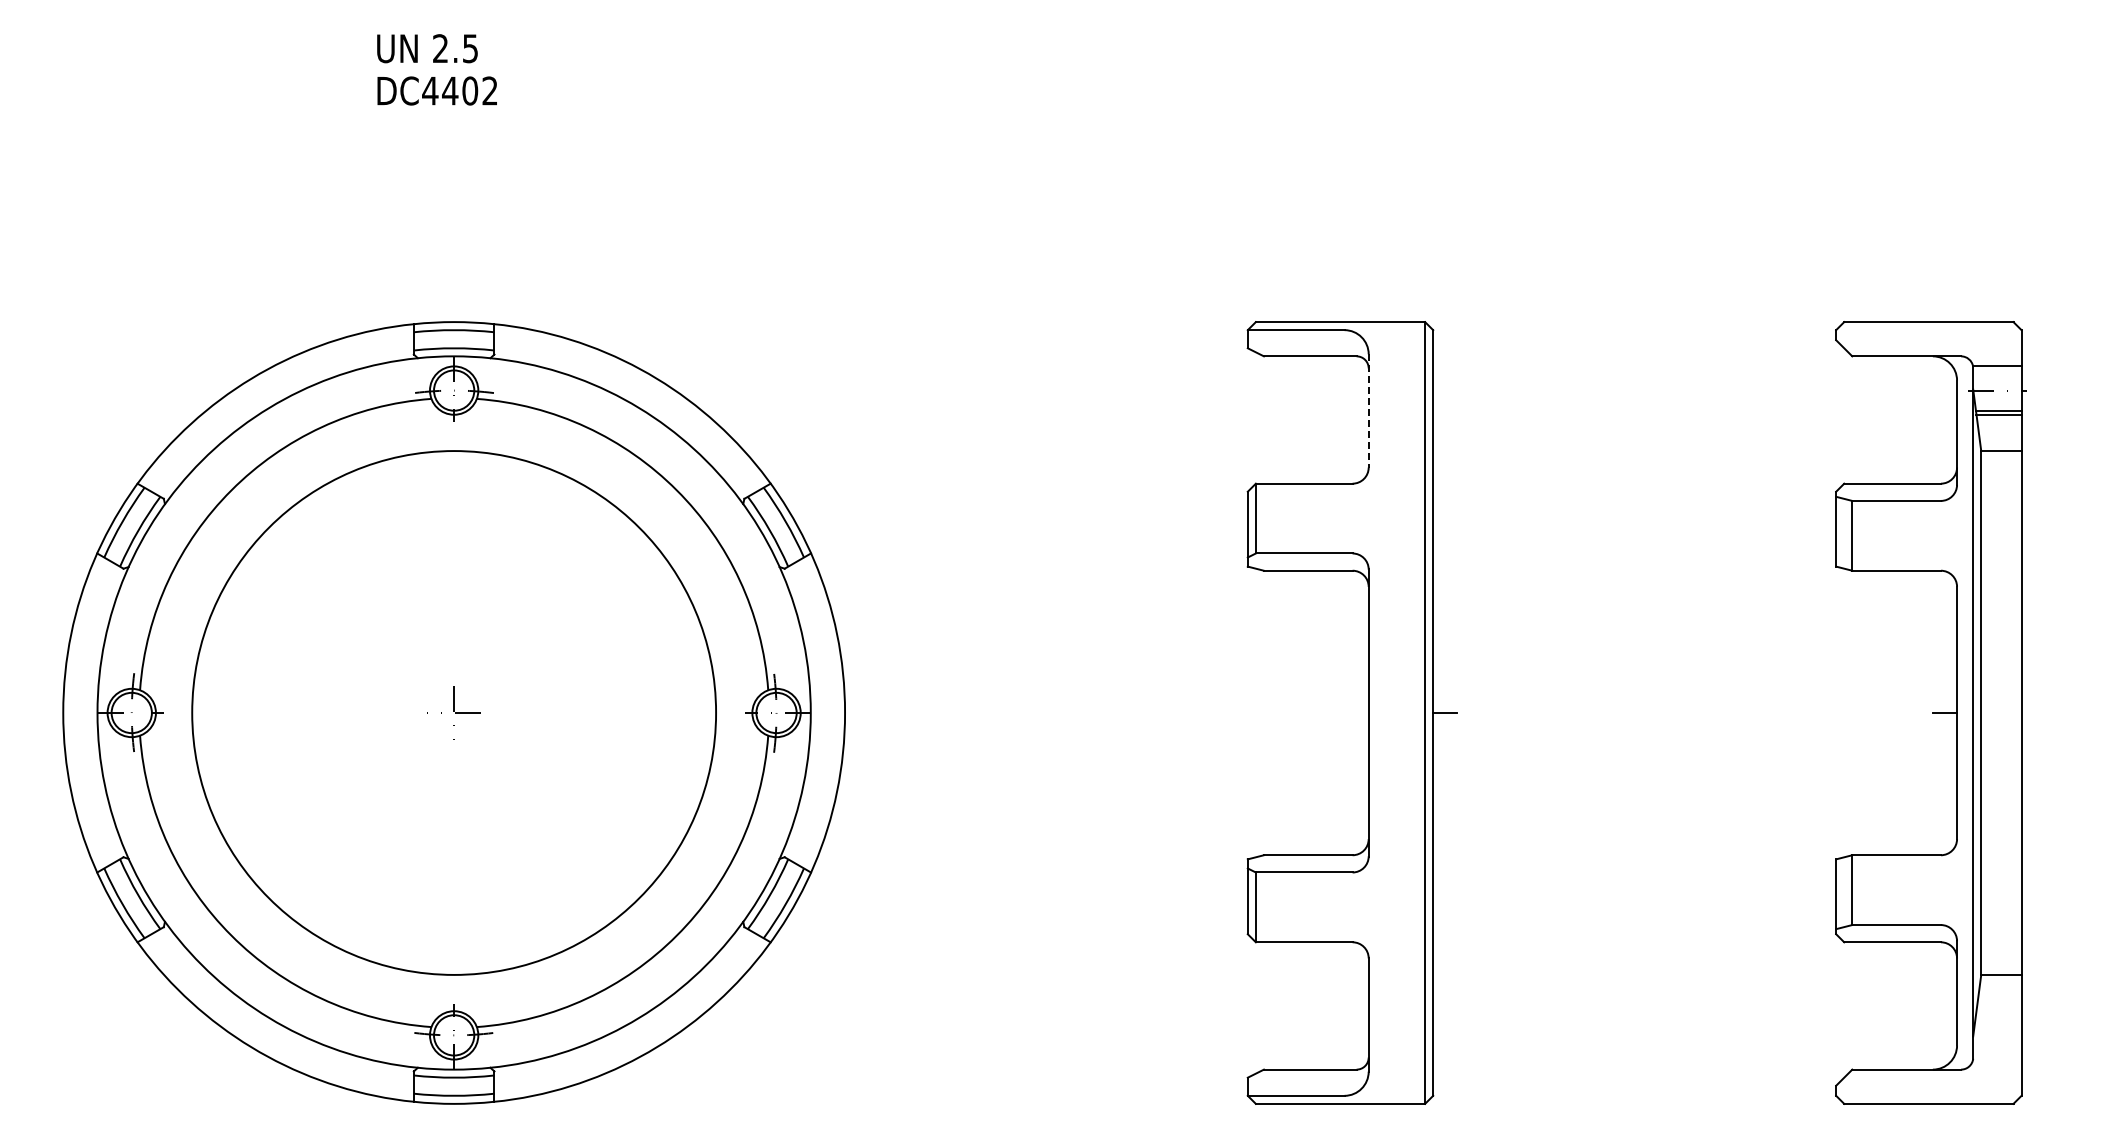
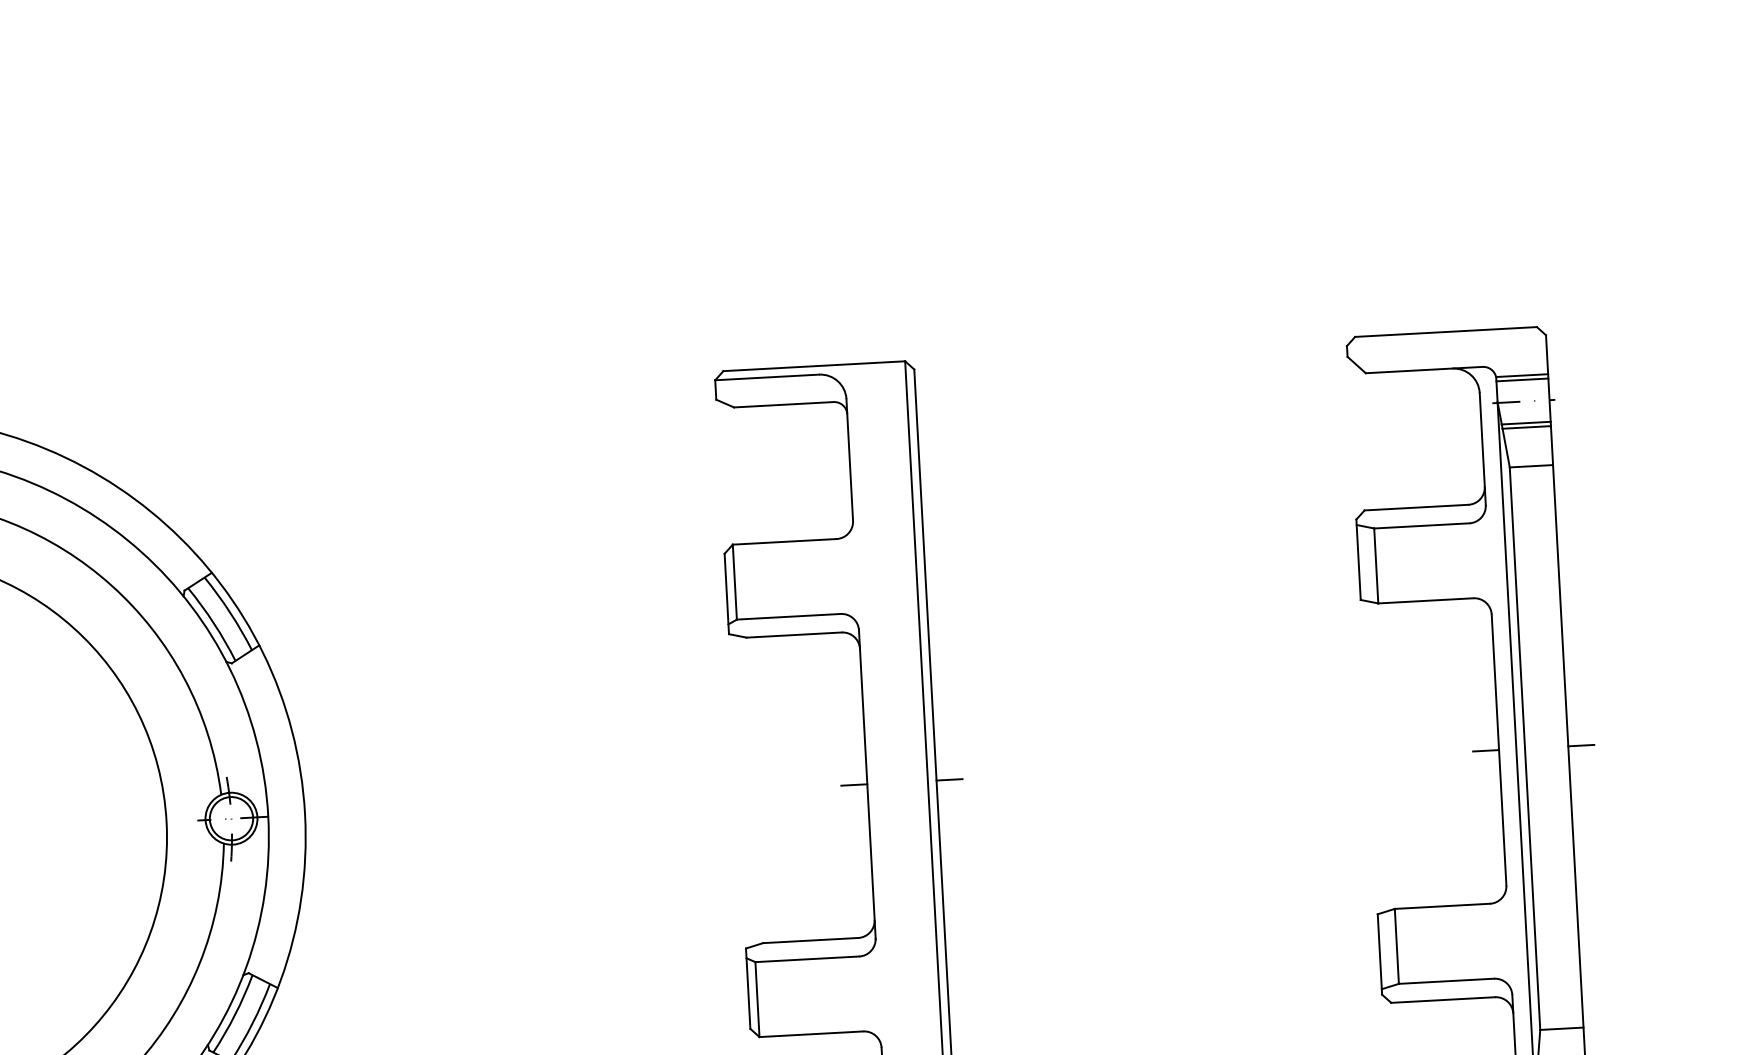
line: (1997, 370) -> (1522, 379), added
line: (1368, 410) -> (849, 459), dashed -> solid
line: (1356, 712) -> (854, 784), added
line: (2033, 712) -> (1581, 745), added

